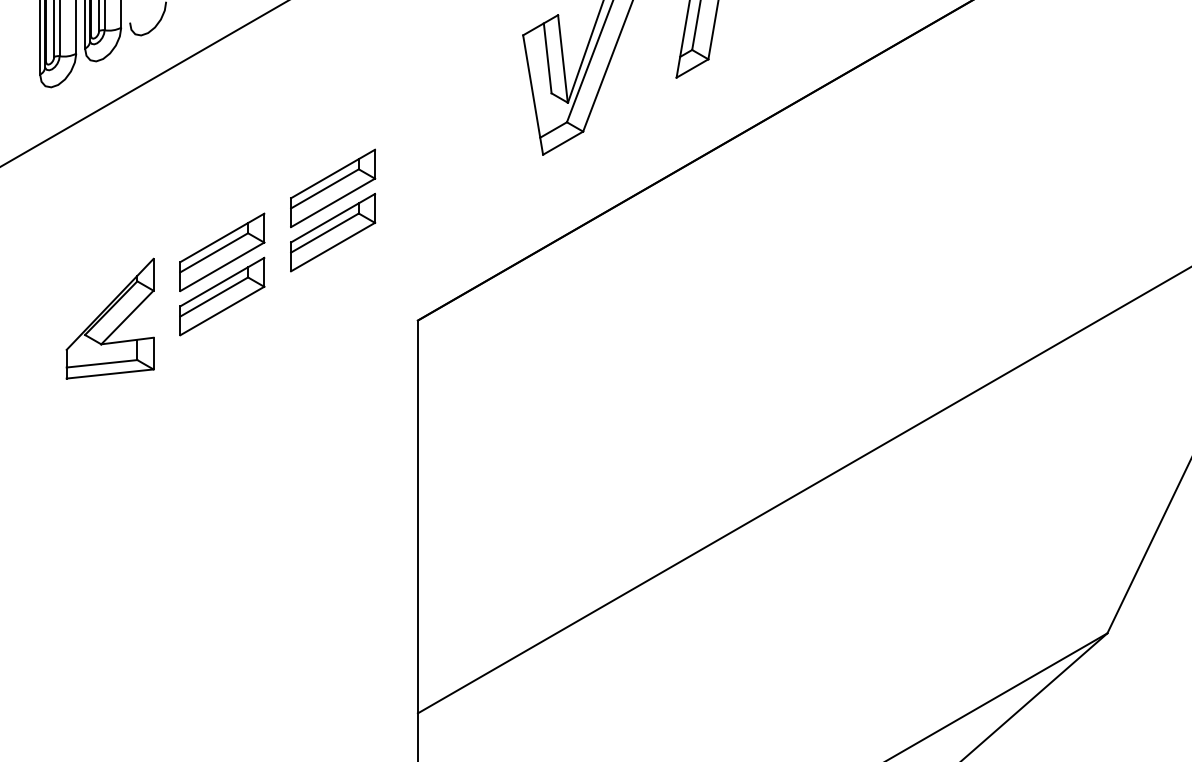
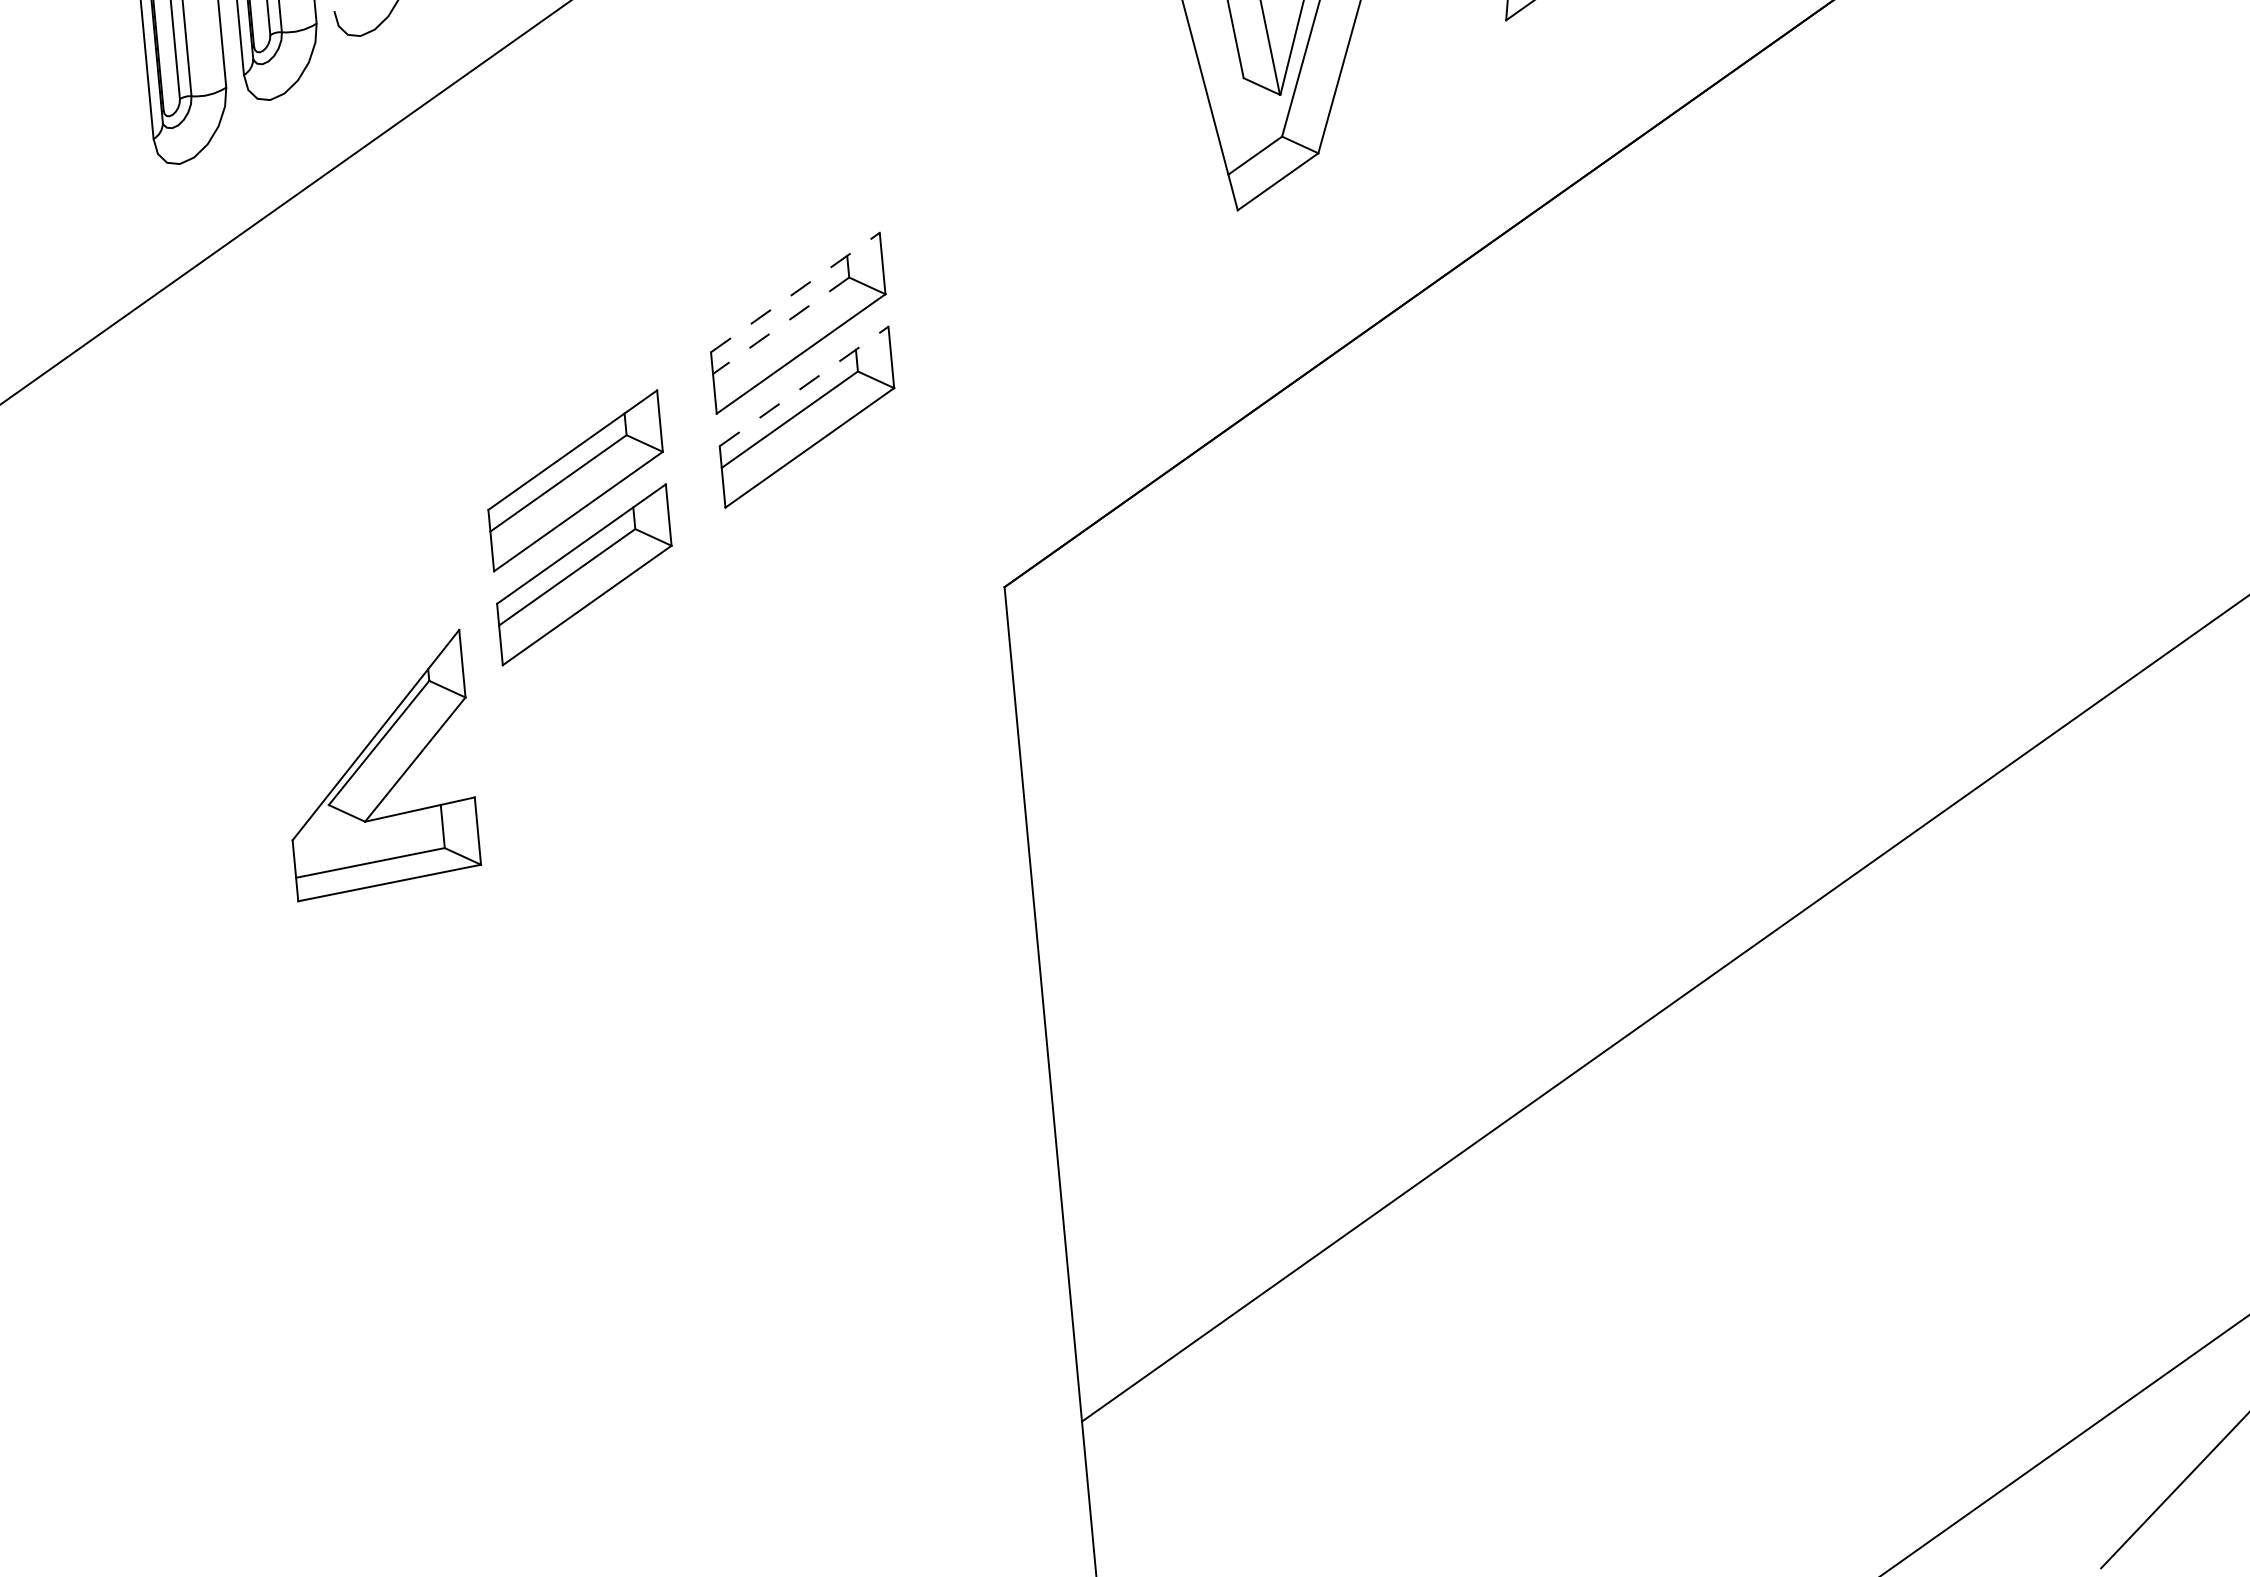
line: (333, 173) -> (796, 291), solid -> dashed
line: (324, 189) -> (780, 327), solid -> dashed
line: (333, 217) -> (804, 384), solid -> dashed
part: (109, 318) -> (377, 765), moved

